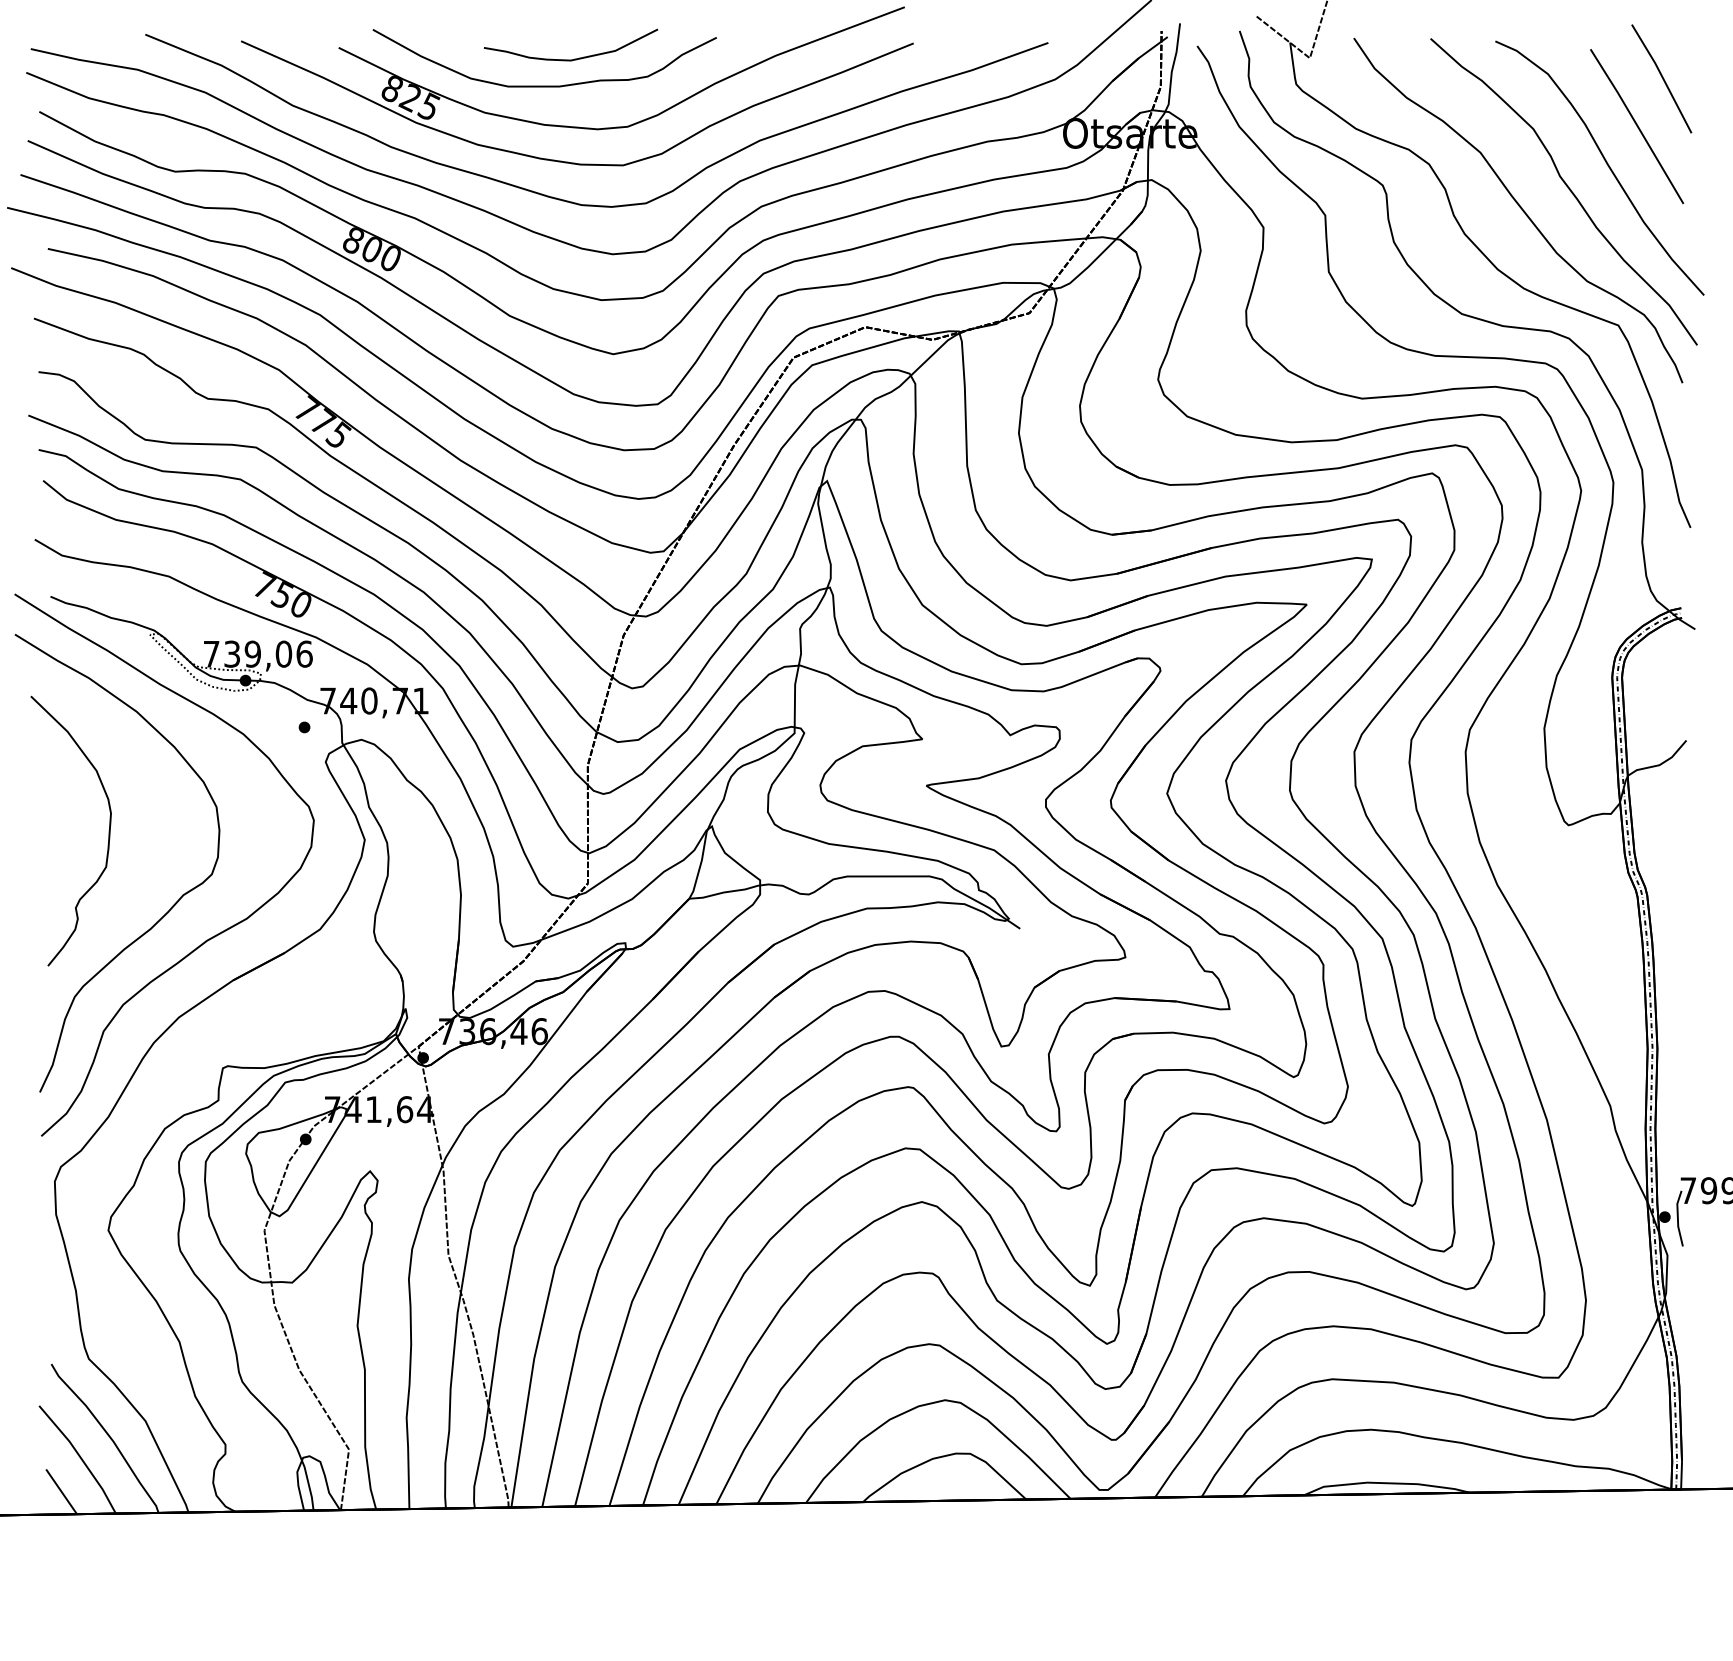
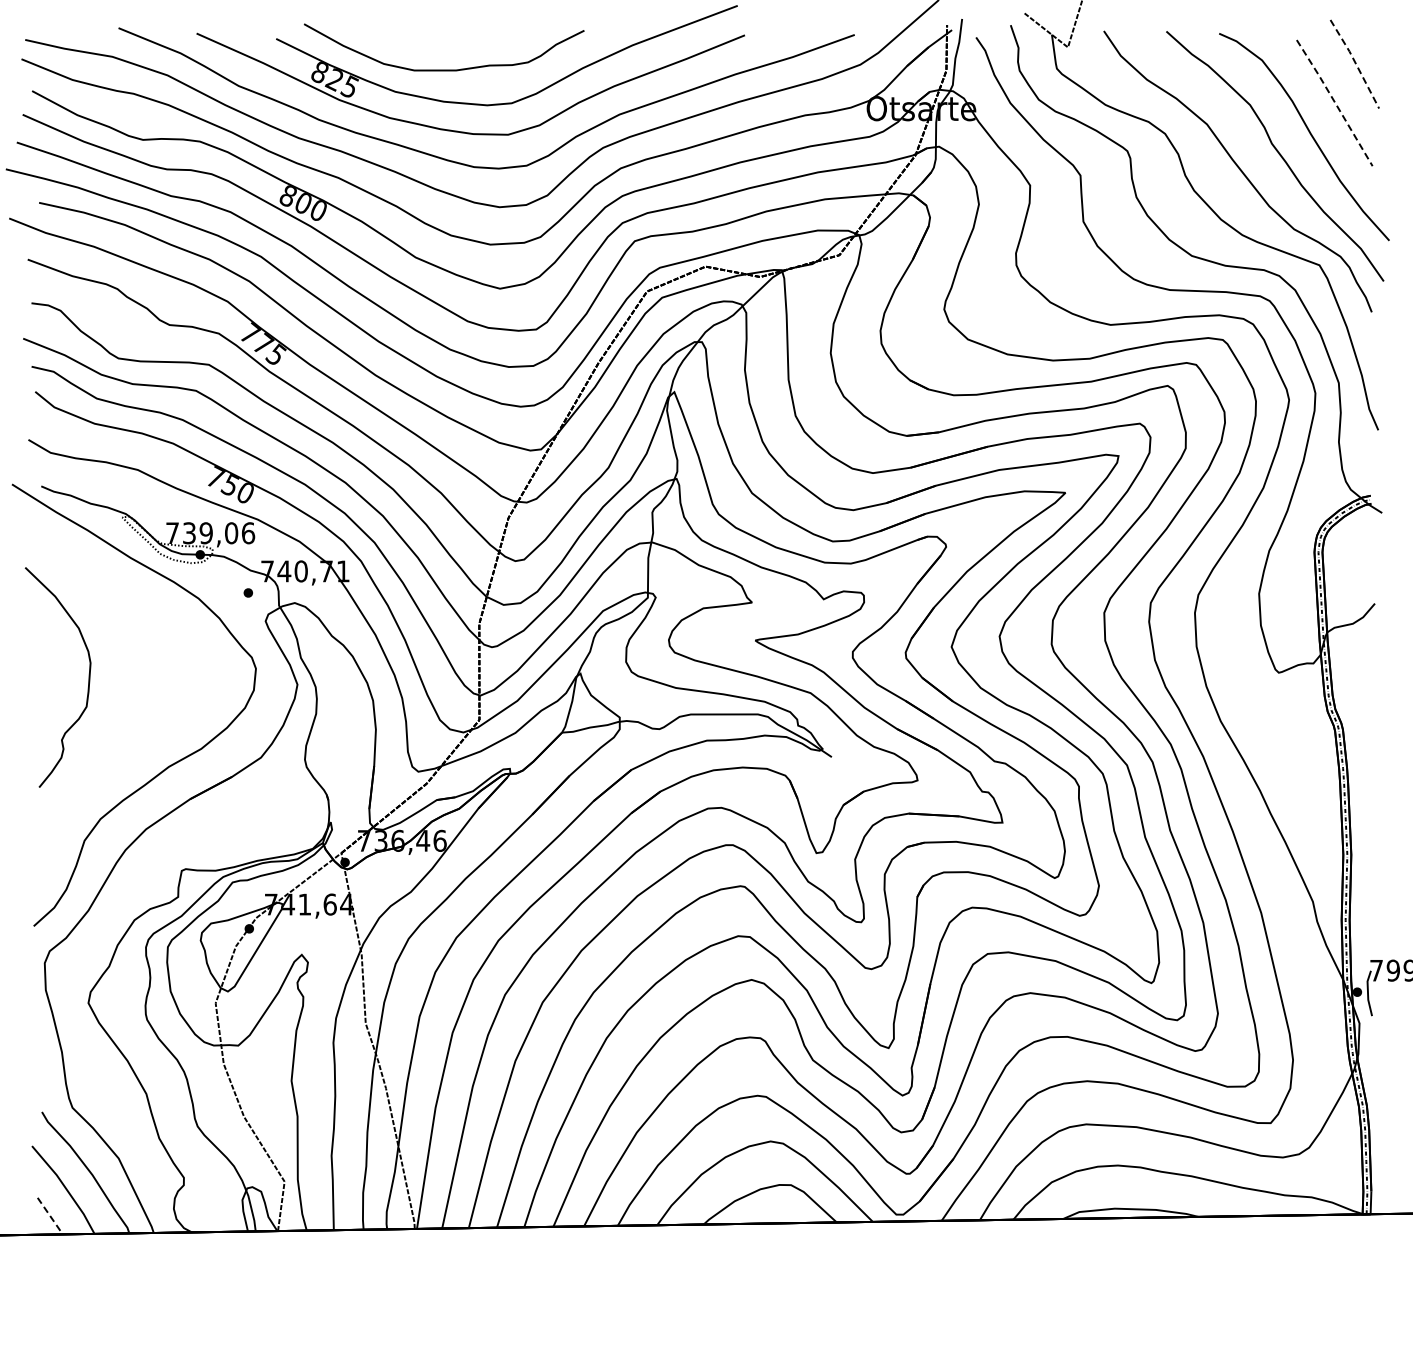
curve: (573, 58) -> (467, 47), removed
line: (1662, 77) -> (1355, 63), solid -> dashed
line: (1638, 125) -> (1335, 102), solid -> dashed
curve: (166, 912) -> (135, 743), removed
line: (61, 1492) -> (50, 1216), solid -> dashed

